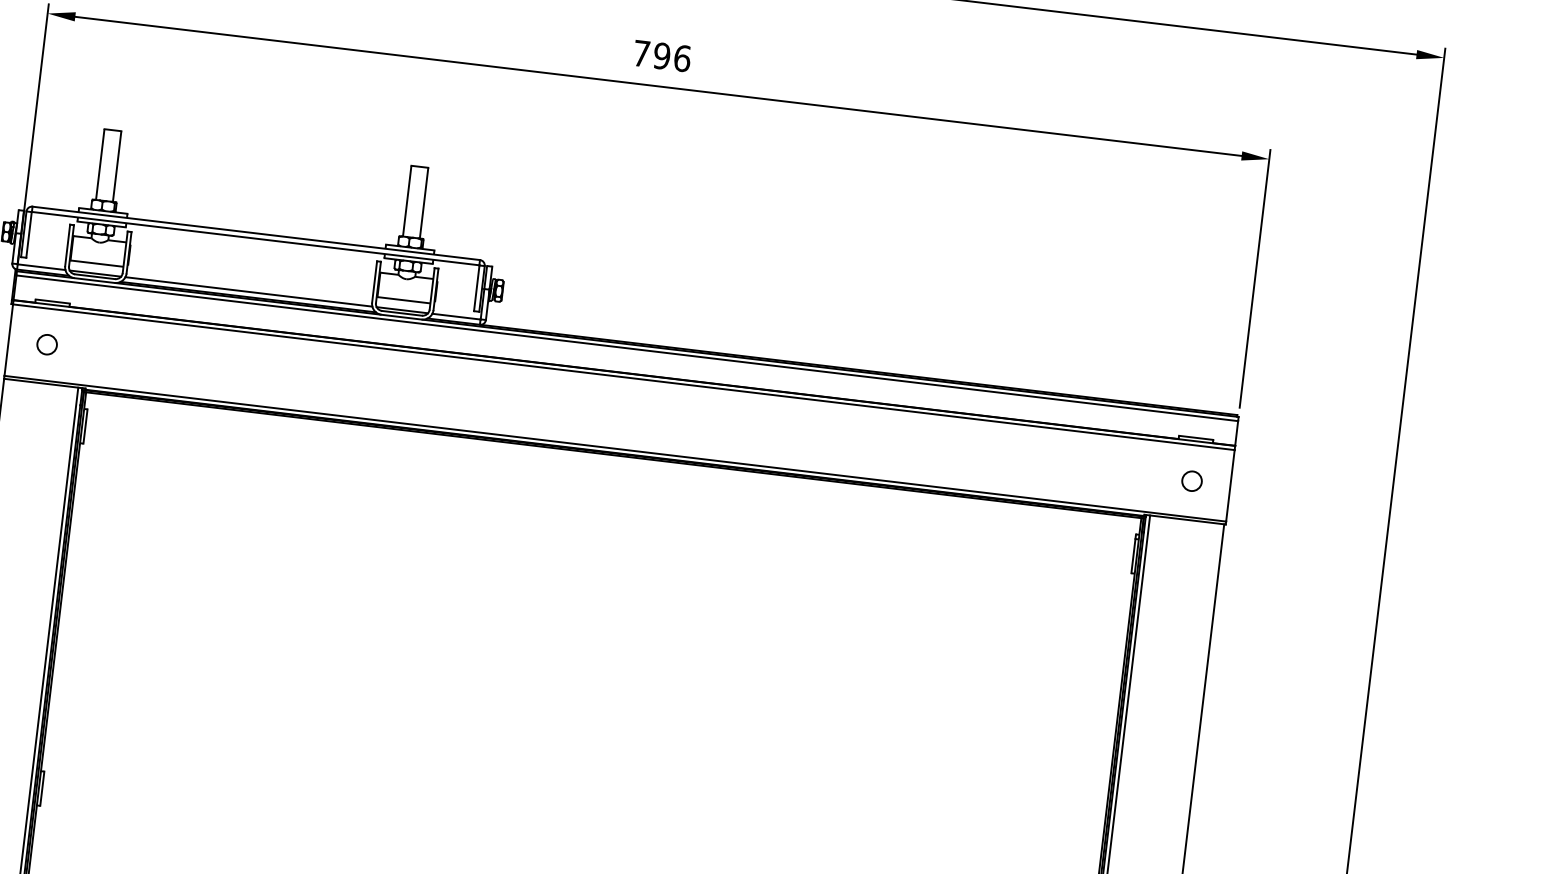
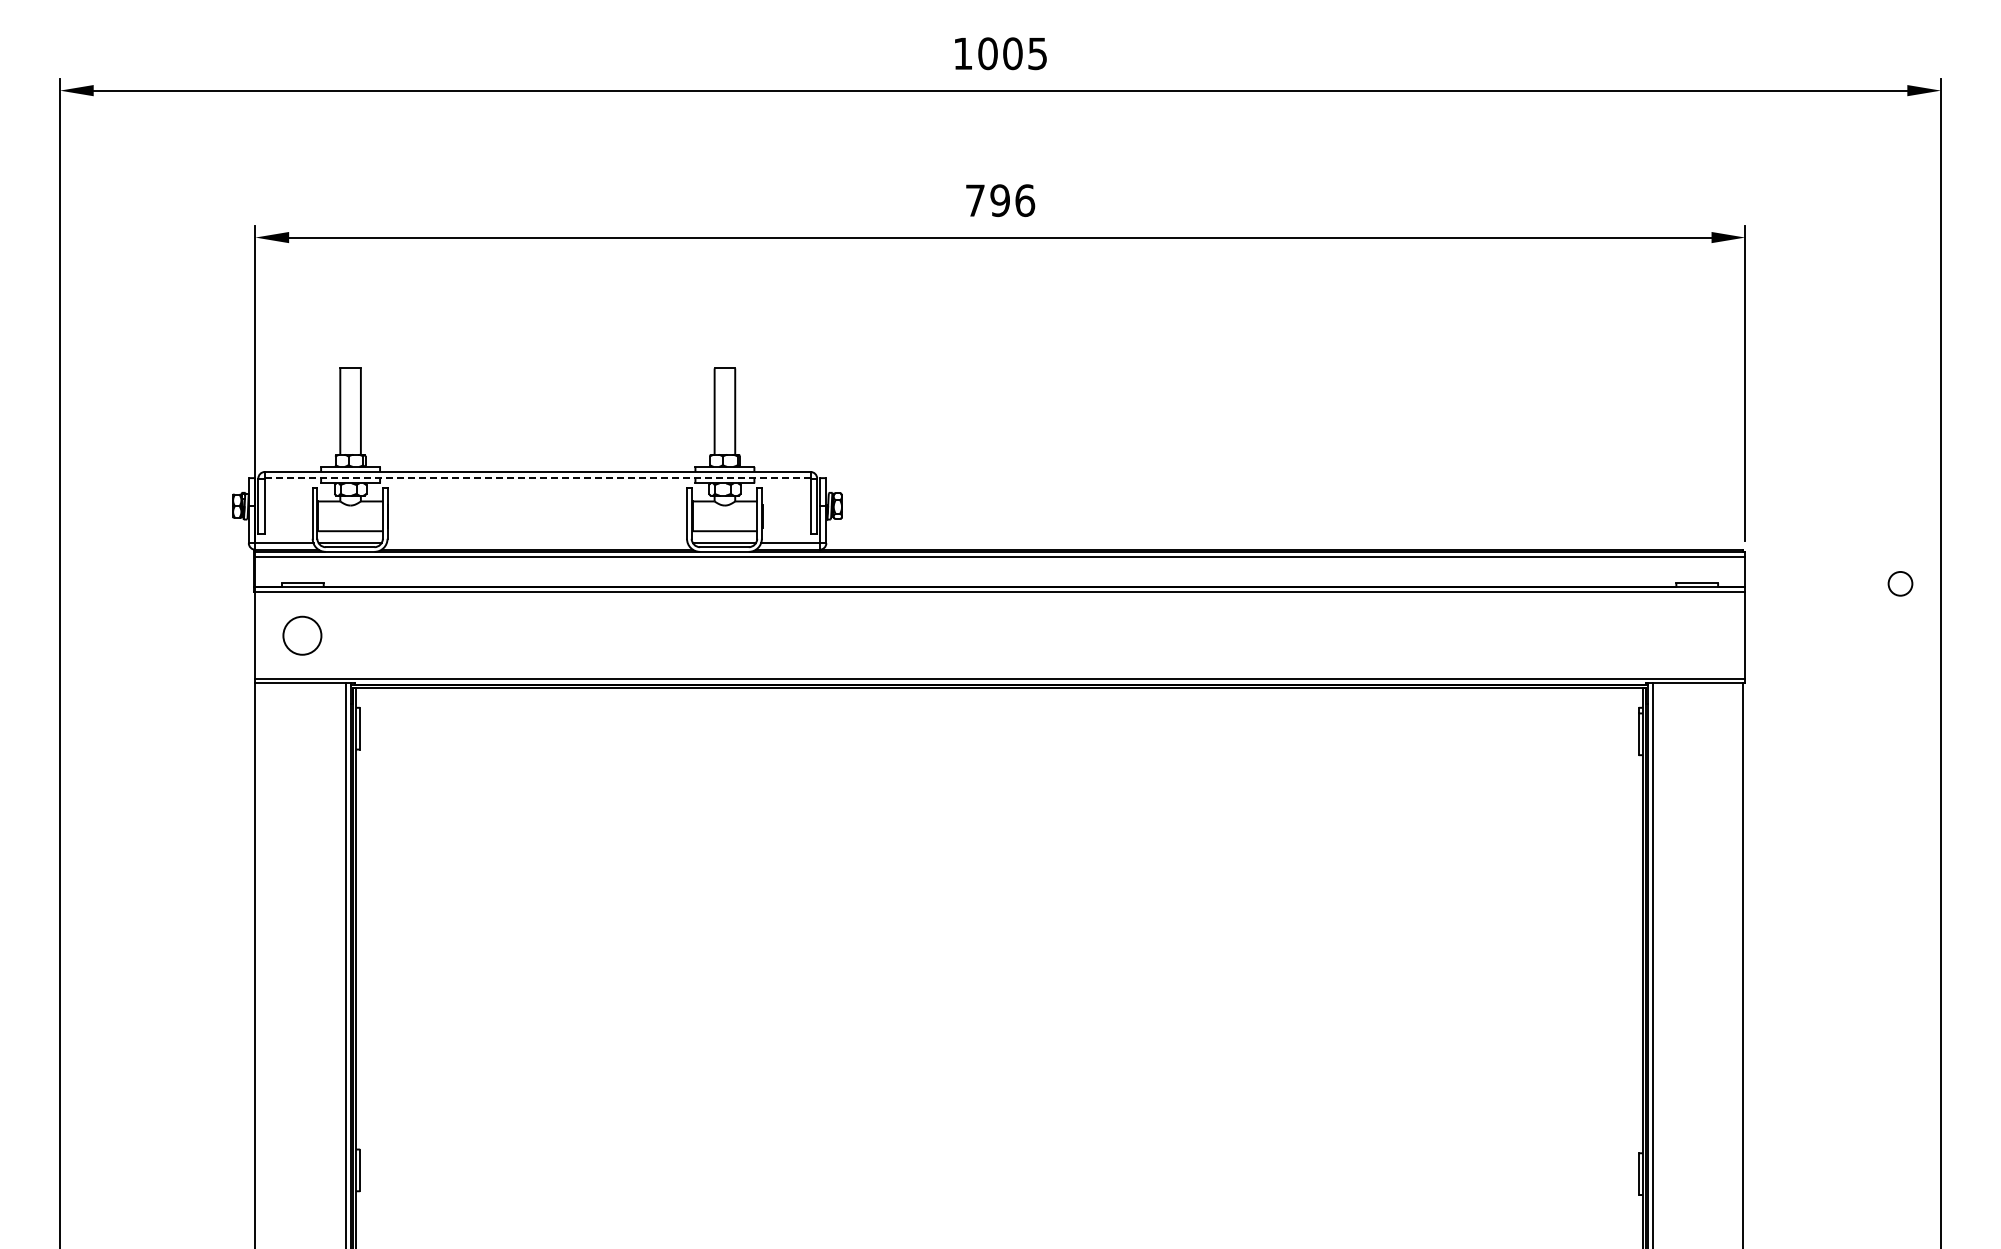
line: (255, 238) -> (537, 478), solid -> dashed
line: (248, 291) -> (536, 543), removed
circle: (46, 344) -> (301, 635), size x1.6
circle: (1192, 480) -> (1900, 583), moved

